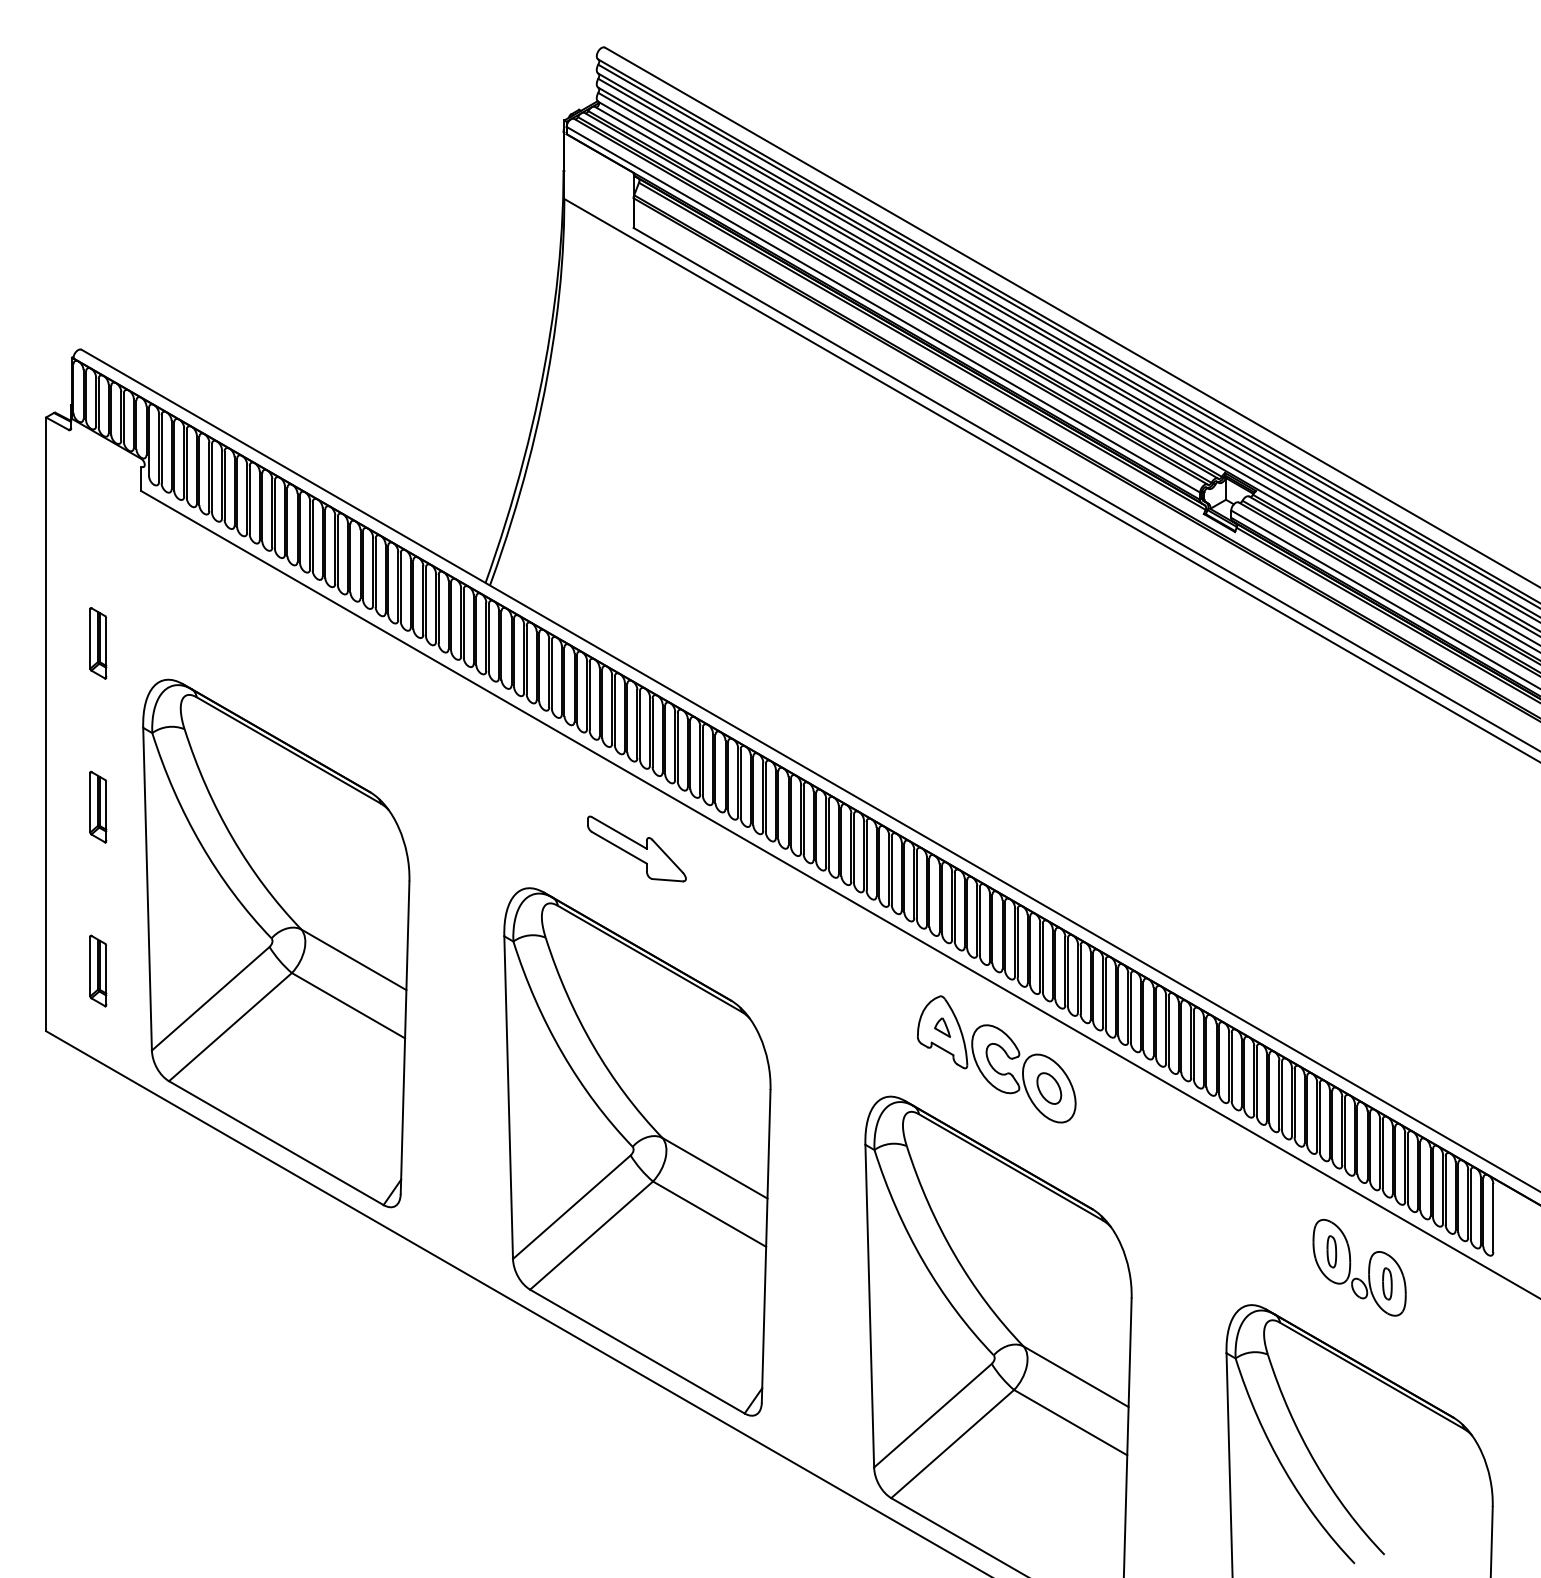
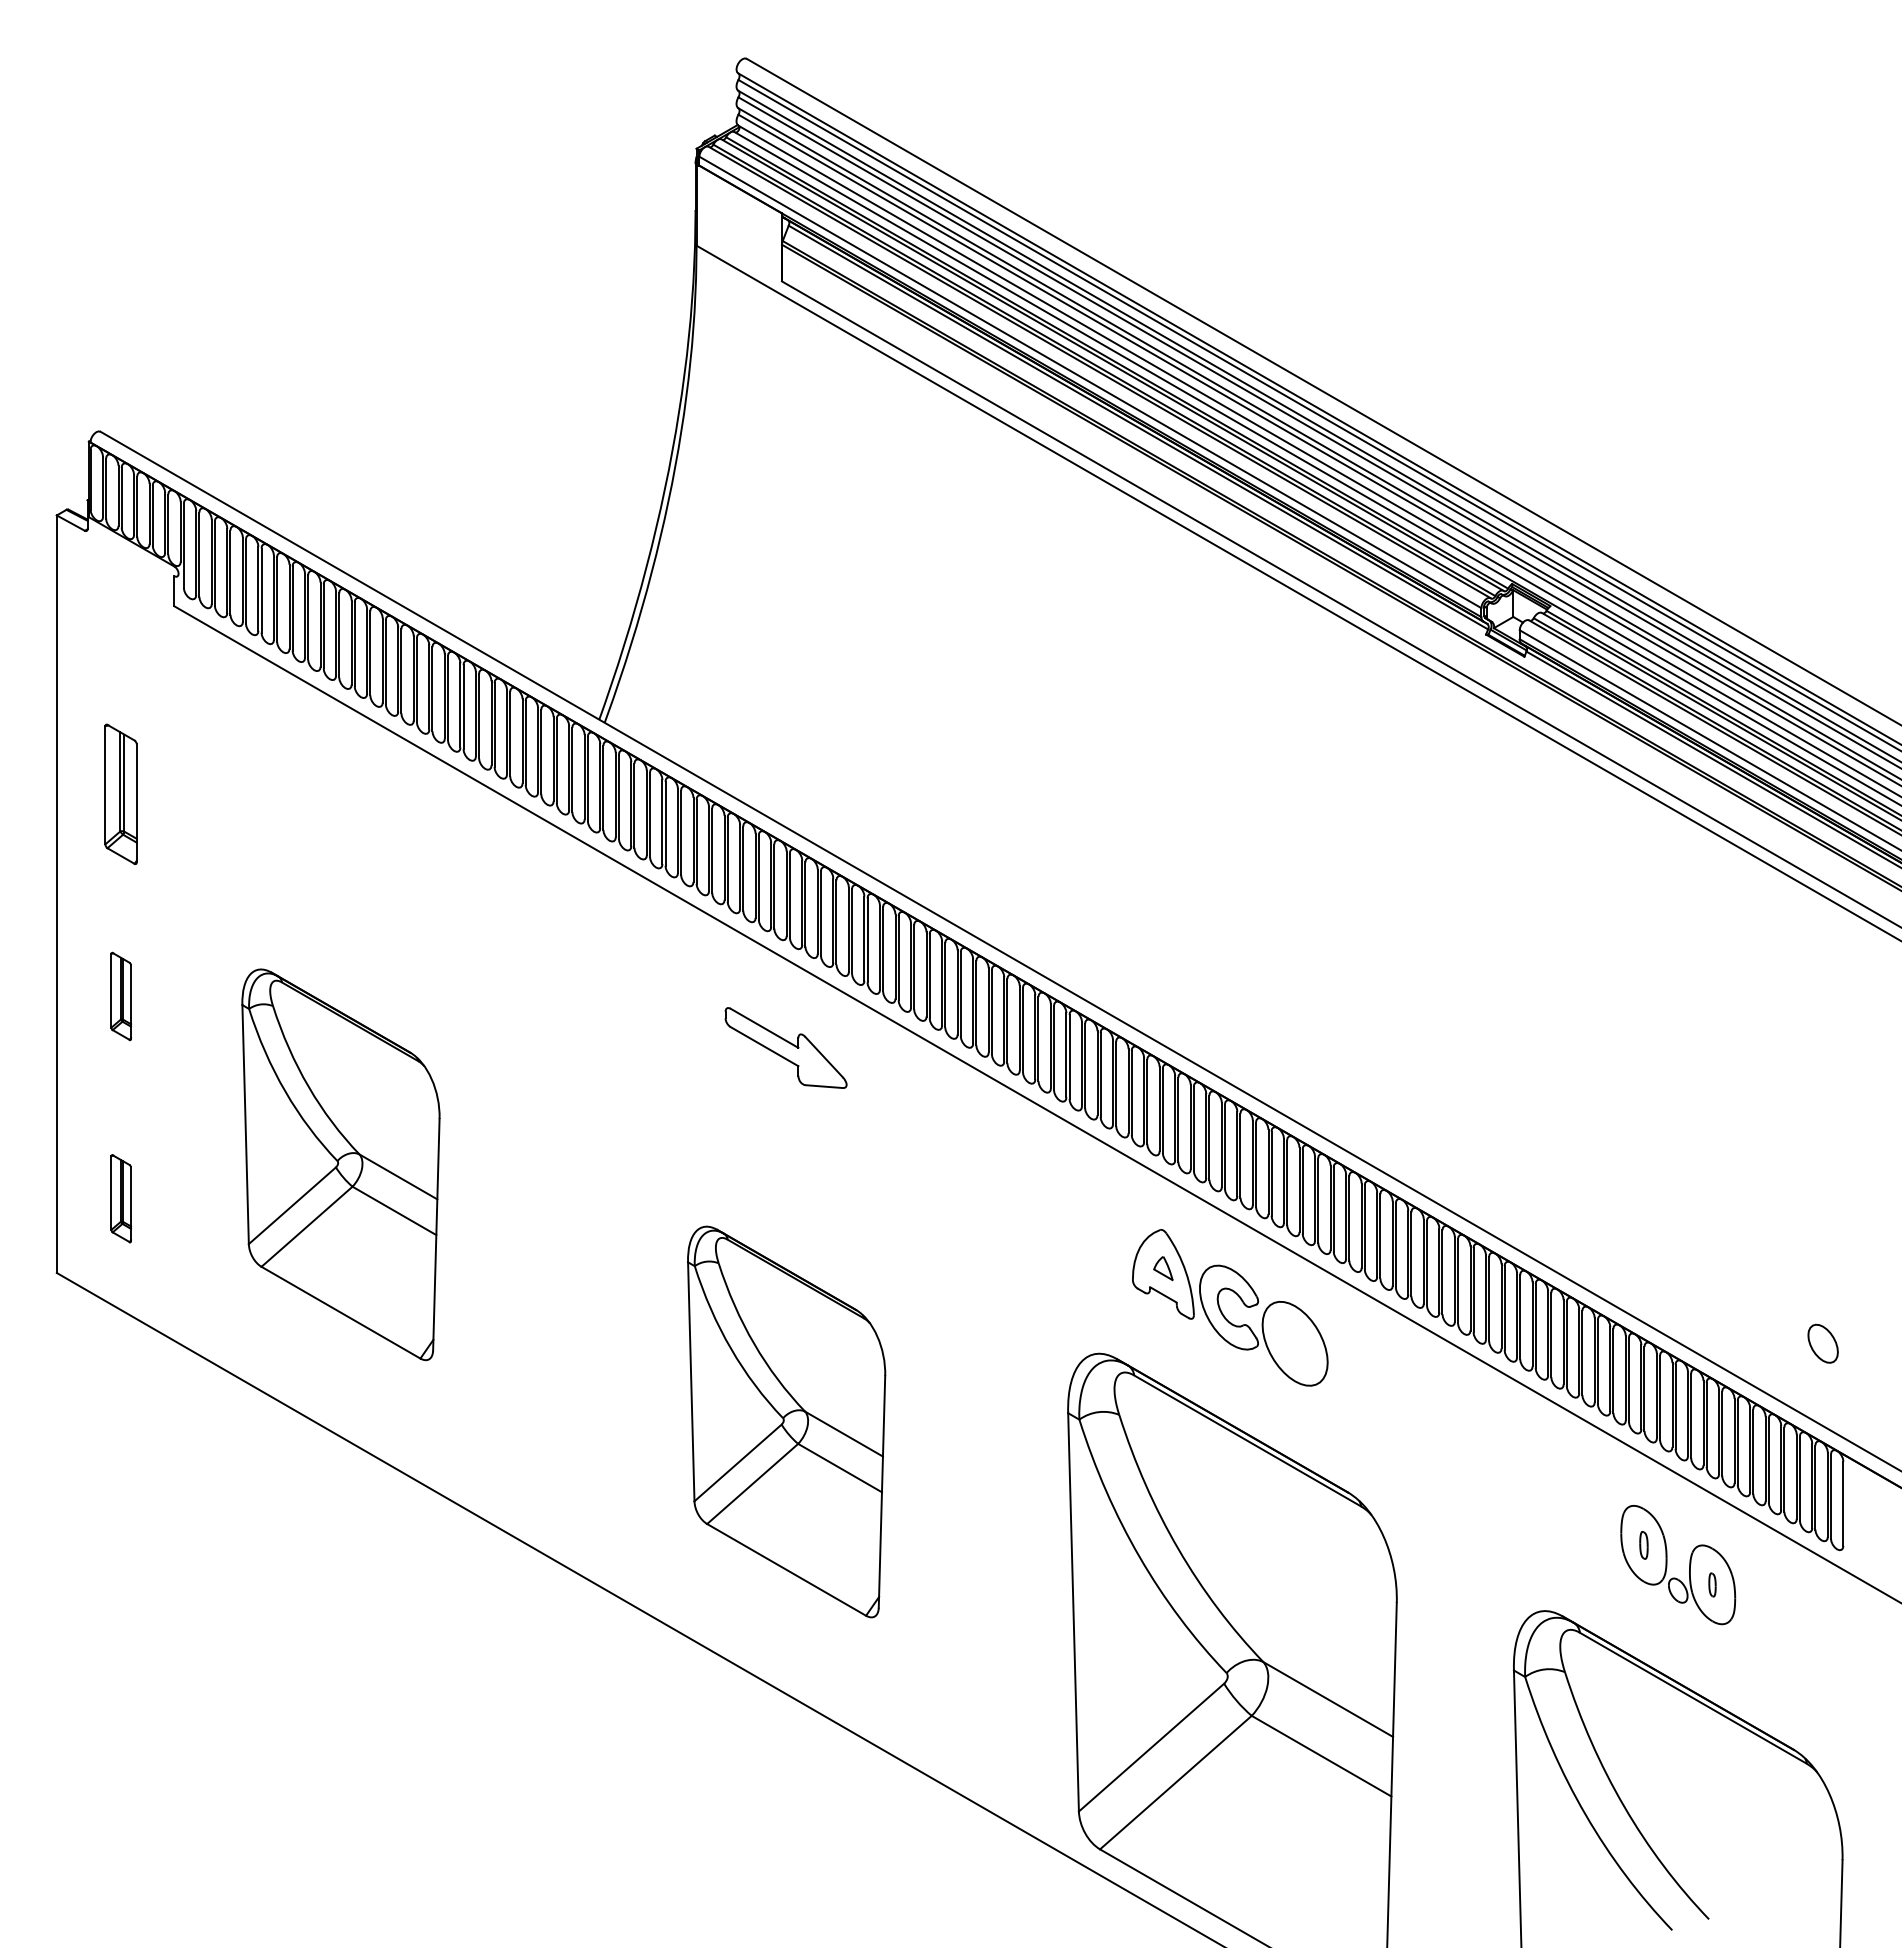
part: (98, 642) -> (121, 793), size x1.6
part: (275, 943) -> (340, 1164), size x0.6
part: (1048, 1088) -> (1822, 1343), moved
part: (637, 1151) -> (786, 1421), size x0.6
part: (1331, 1251) -> (1643, 1545), size x0.7
part: (1387, 1283) -> (1712, 1584), size x0.6

